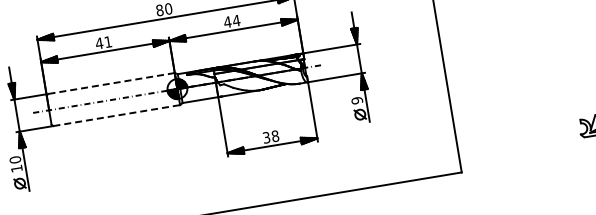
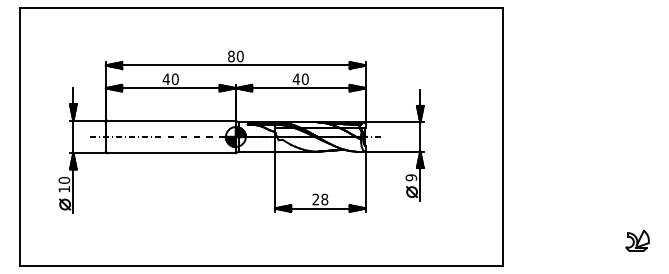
text: (235, 21) -> (304, 79), 44 -> 40
text: (107, 42) -> (174, 79), 41 -> 40
line: (111, 83) -> (171, 120), dashed -> solid
line: (117, 115) -> (172, 153), dashed -> solid
text: (266, 137) -> (315, 199), 38 -> 28

